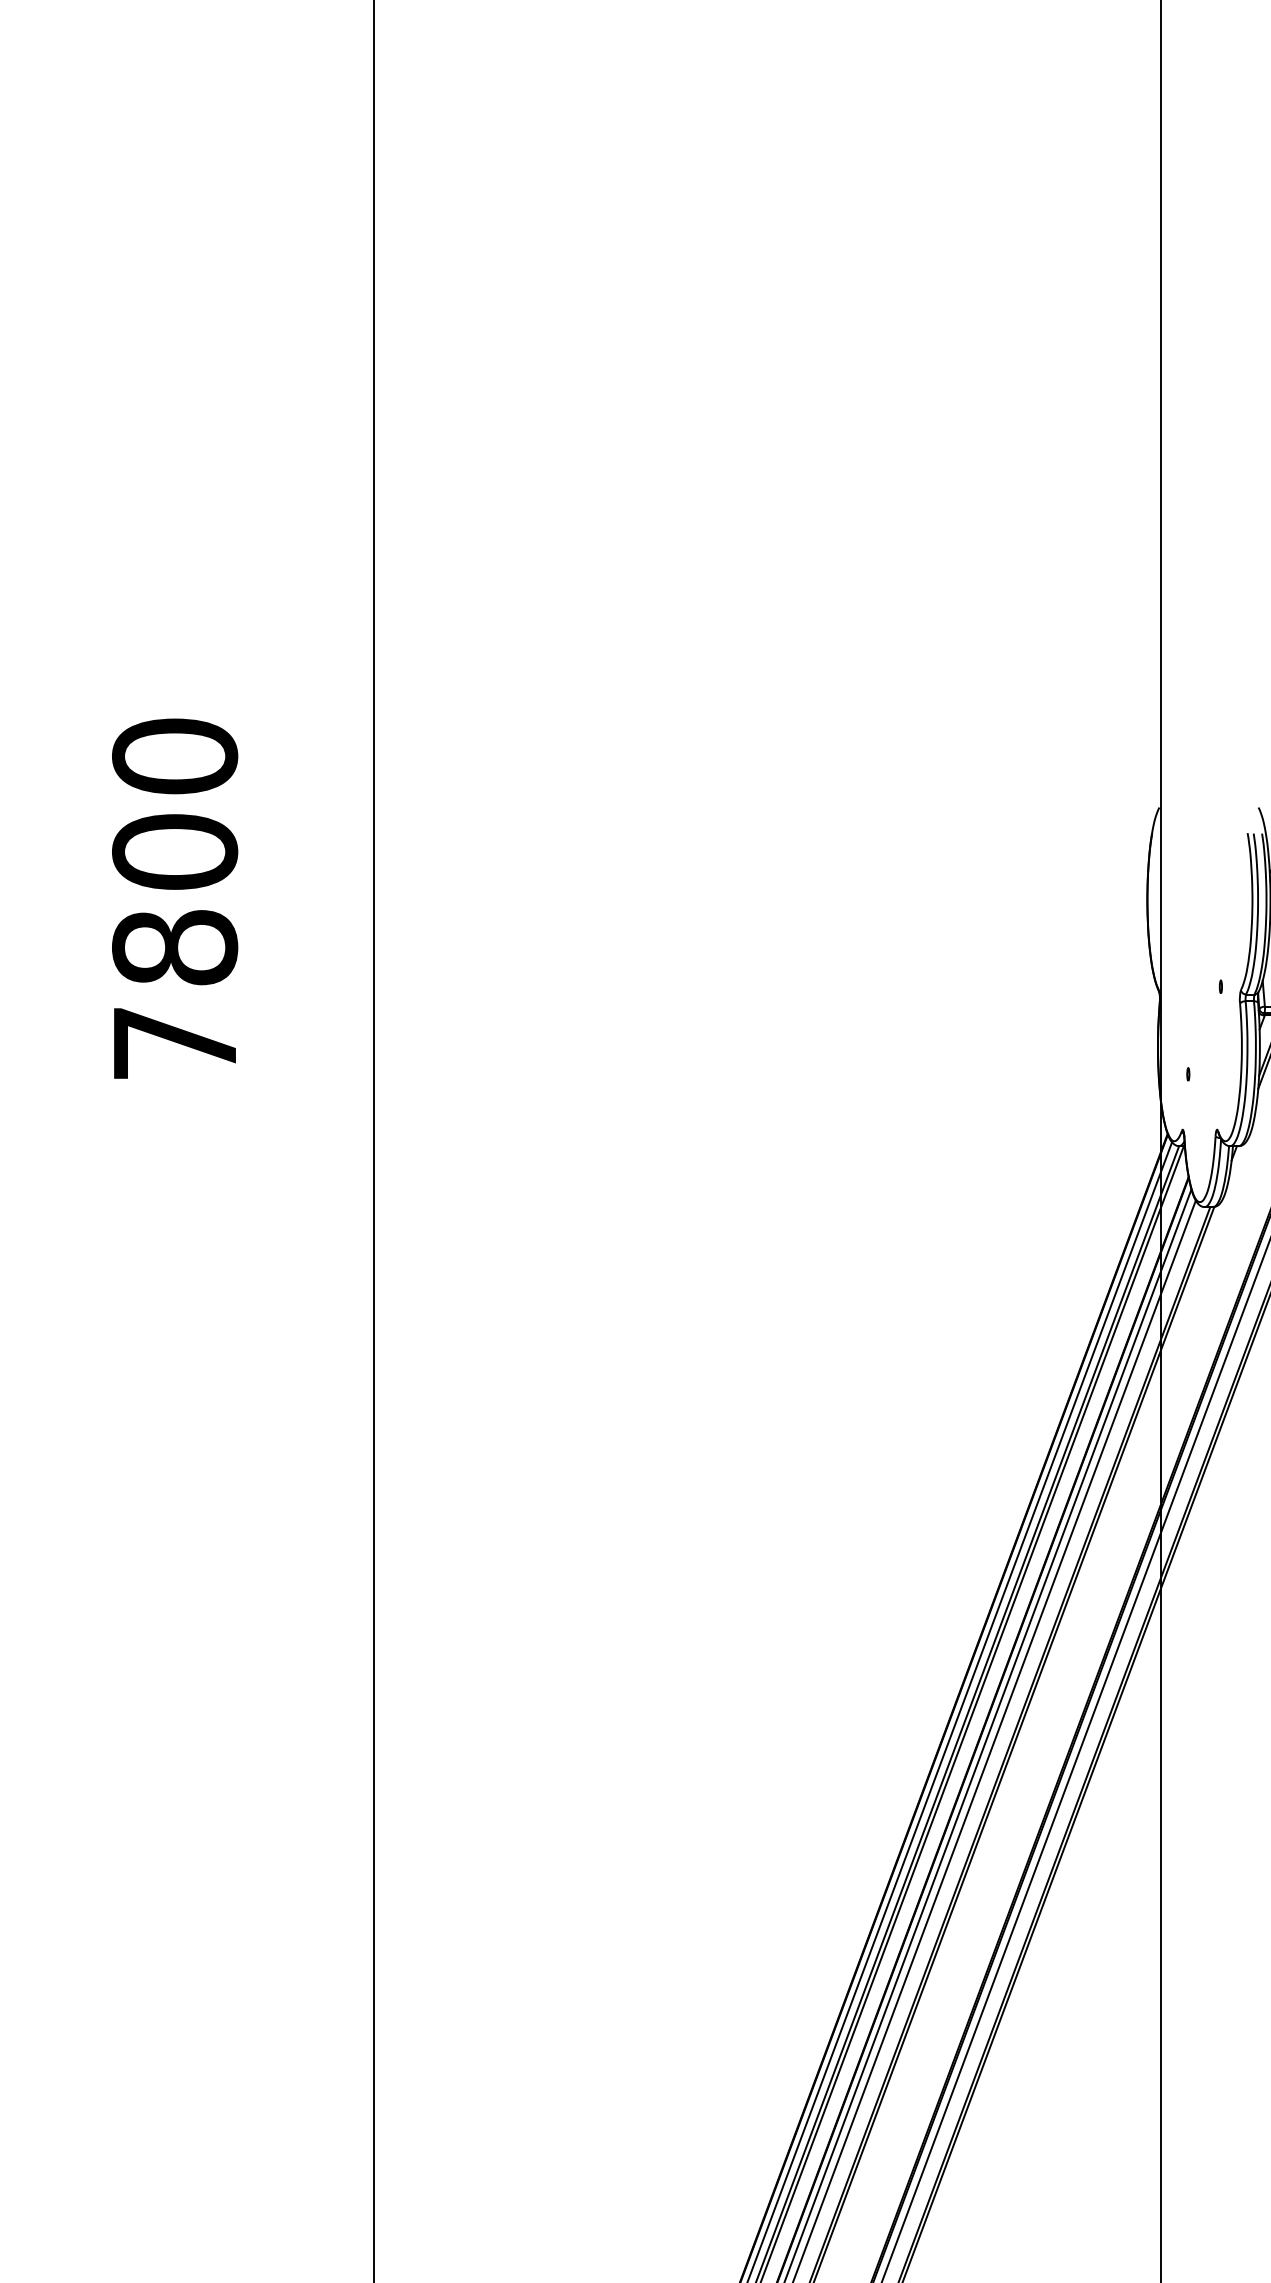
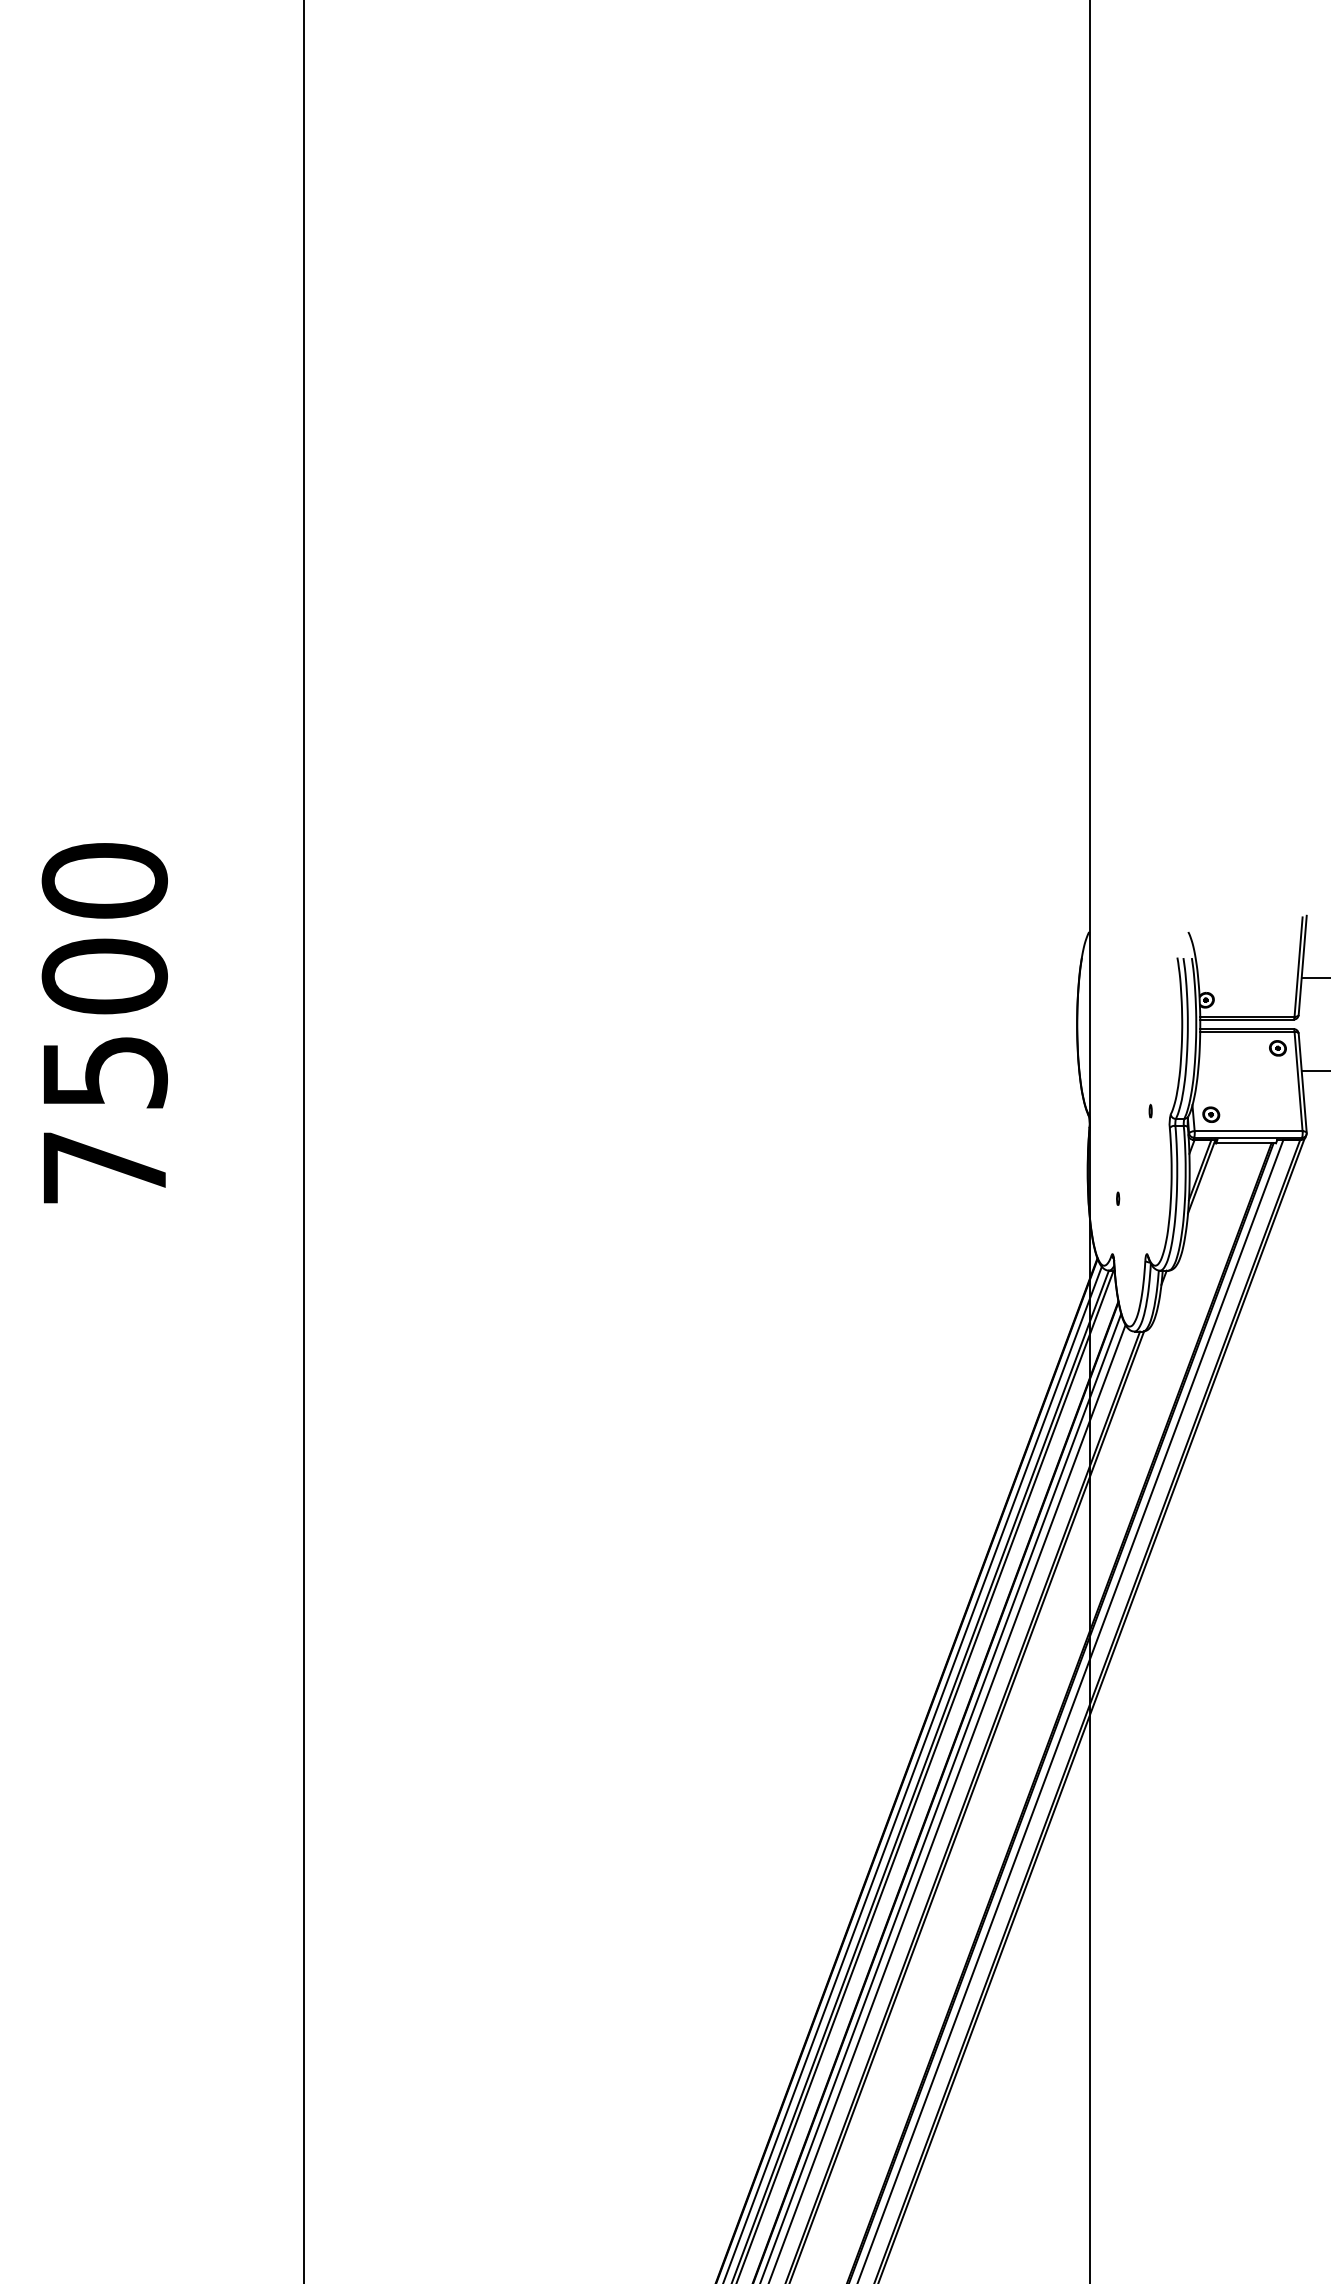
text: (174, 947) -> (104, 1071), 7800 -> 7500

